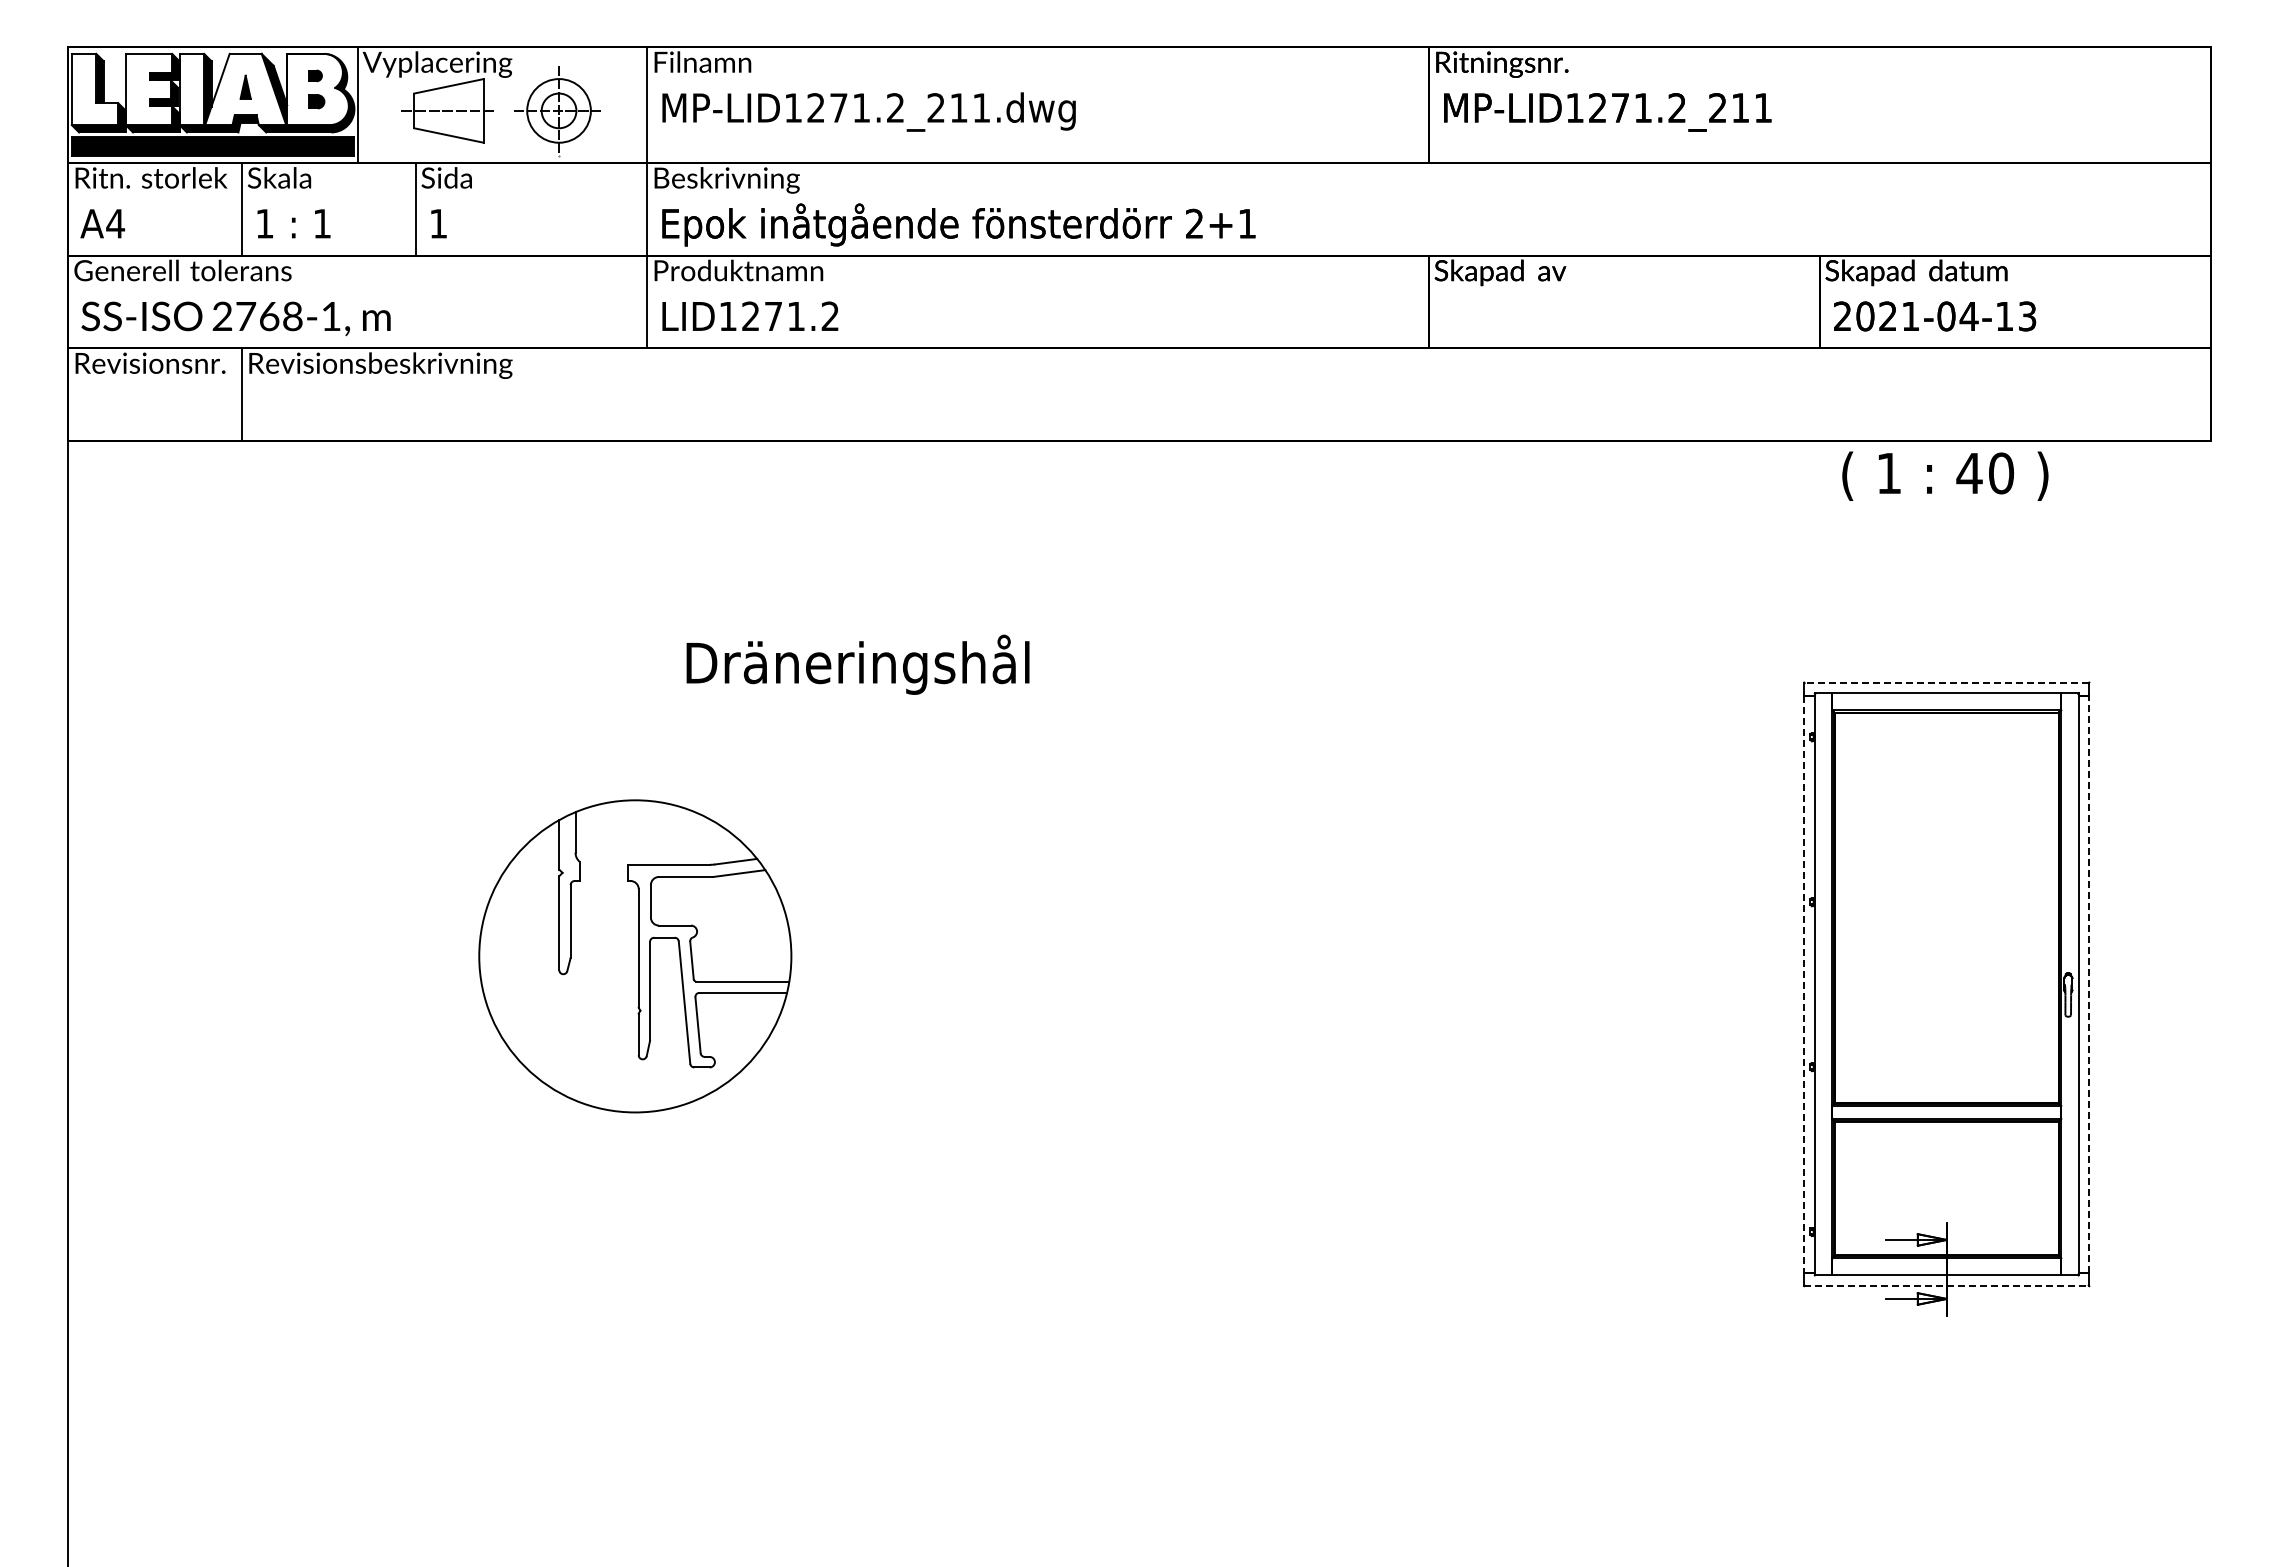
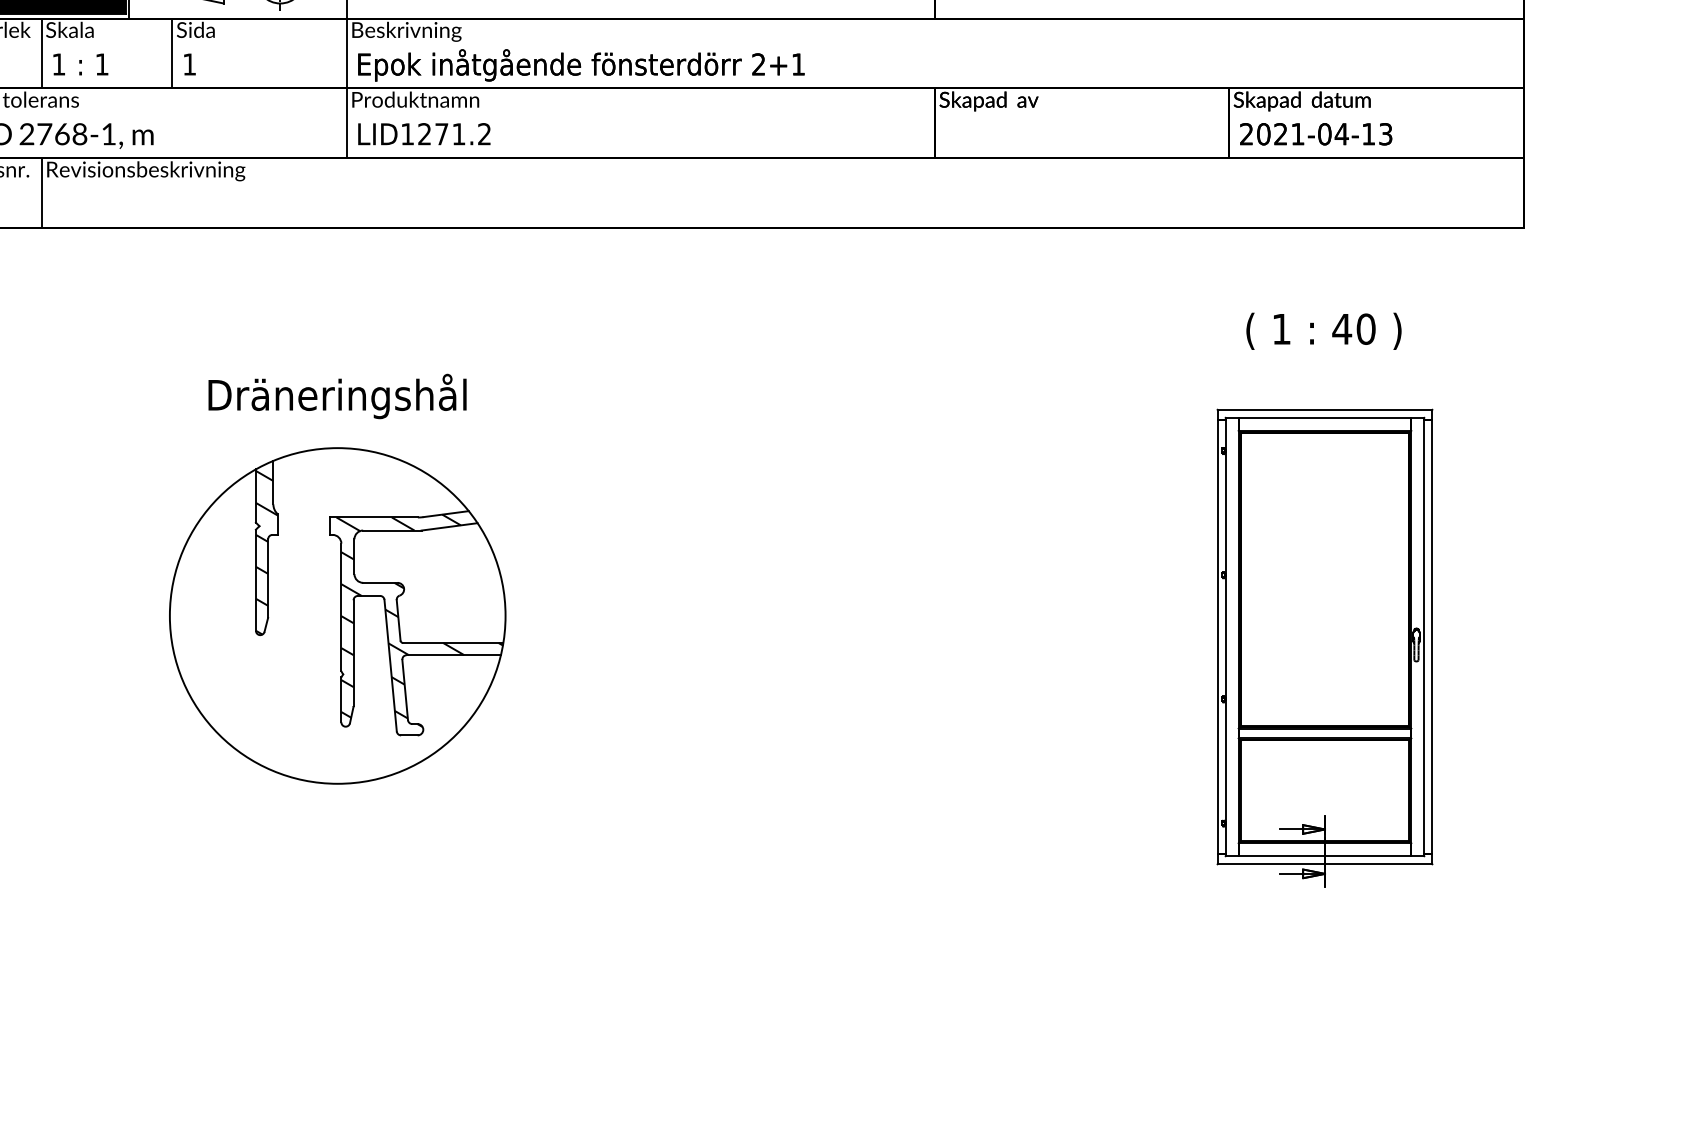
text: (1945, 475) -> (1324, 330), moved
text: (857, 664) -> (337, 396), moved
line: (1946, 682) -> (1324, 409), dashed -> solid
part: (635, 956) -> (337, 616), size x1.43
line: (1804, 984) -> (1217, 637), dashed -> solid
line: (2089, 984) -> (1432, 637), dashed -> solid
line: (1946, 1286) -> (1324, 864), dashed -> solid

